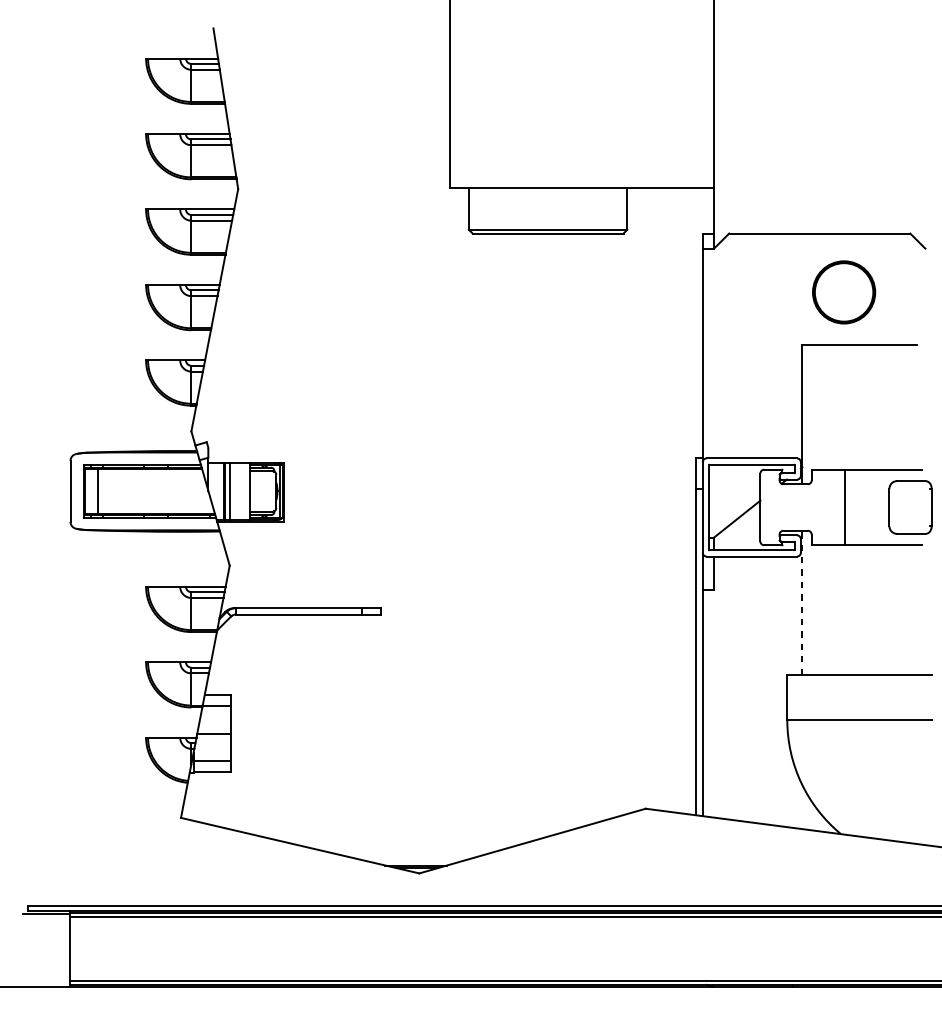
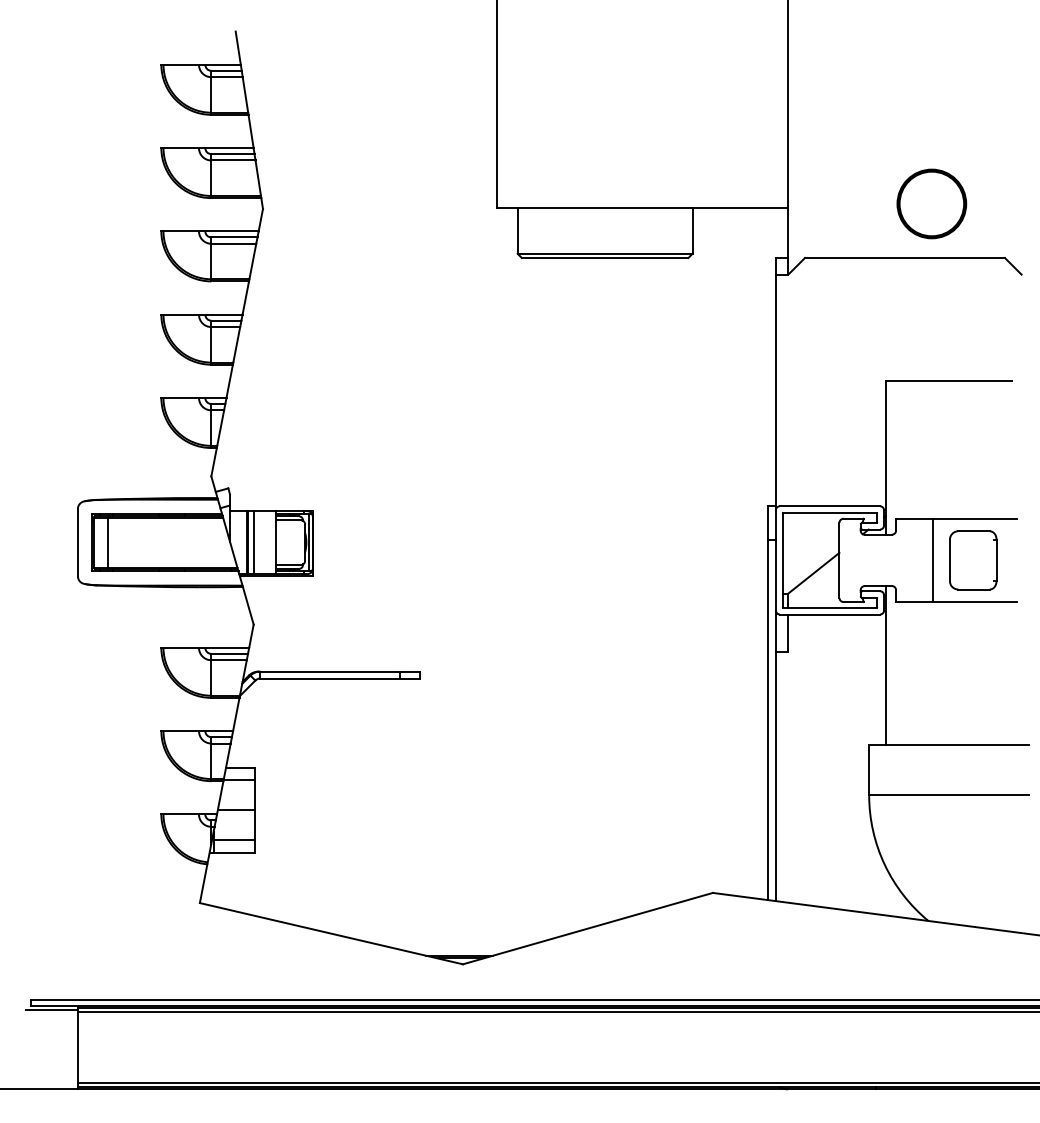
part: (843, 291) -> (931, 203), moved
part: (910, 507) -> (973, 560), moved
line: (802, 602) -> (885, 665), dashed -> solid

